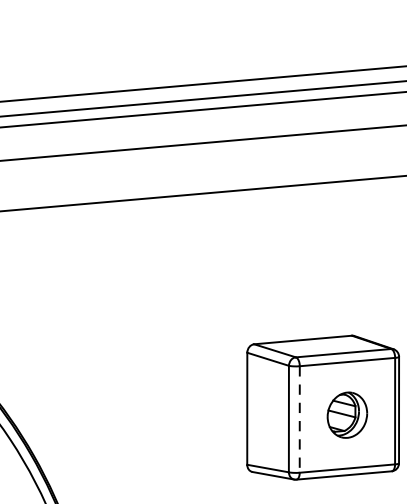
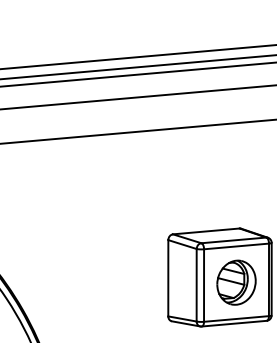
part: (347, 415) -> (236, 282), size x1.43
line: (300, 420) -> (204, 286), dashed -> solid

